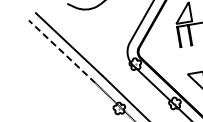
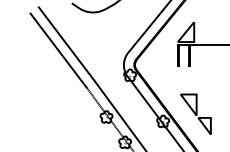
line: (62, 51) -> (58, 50), dashed -> solid

